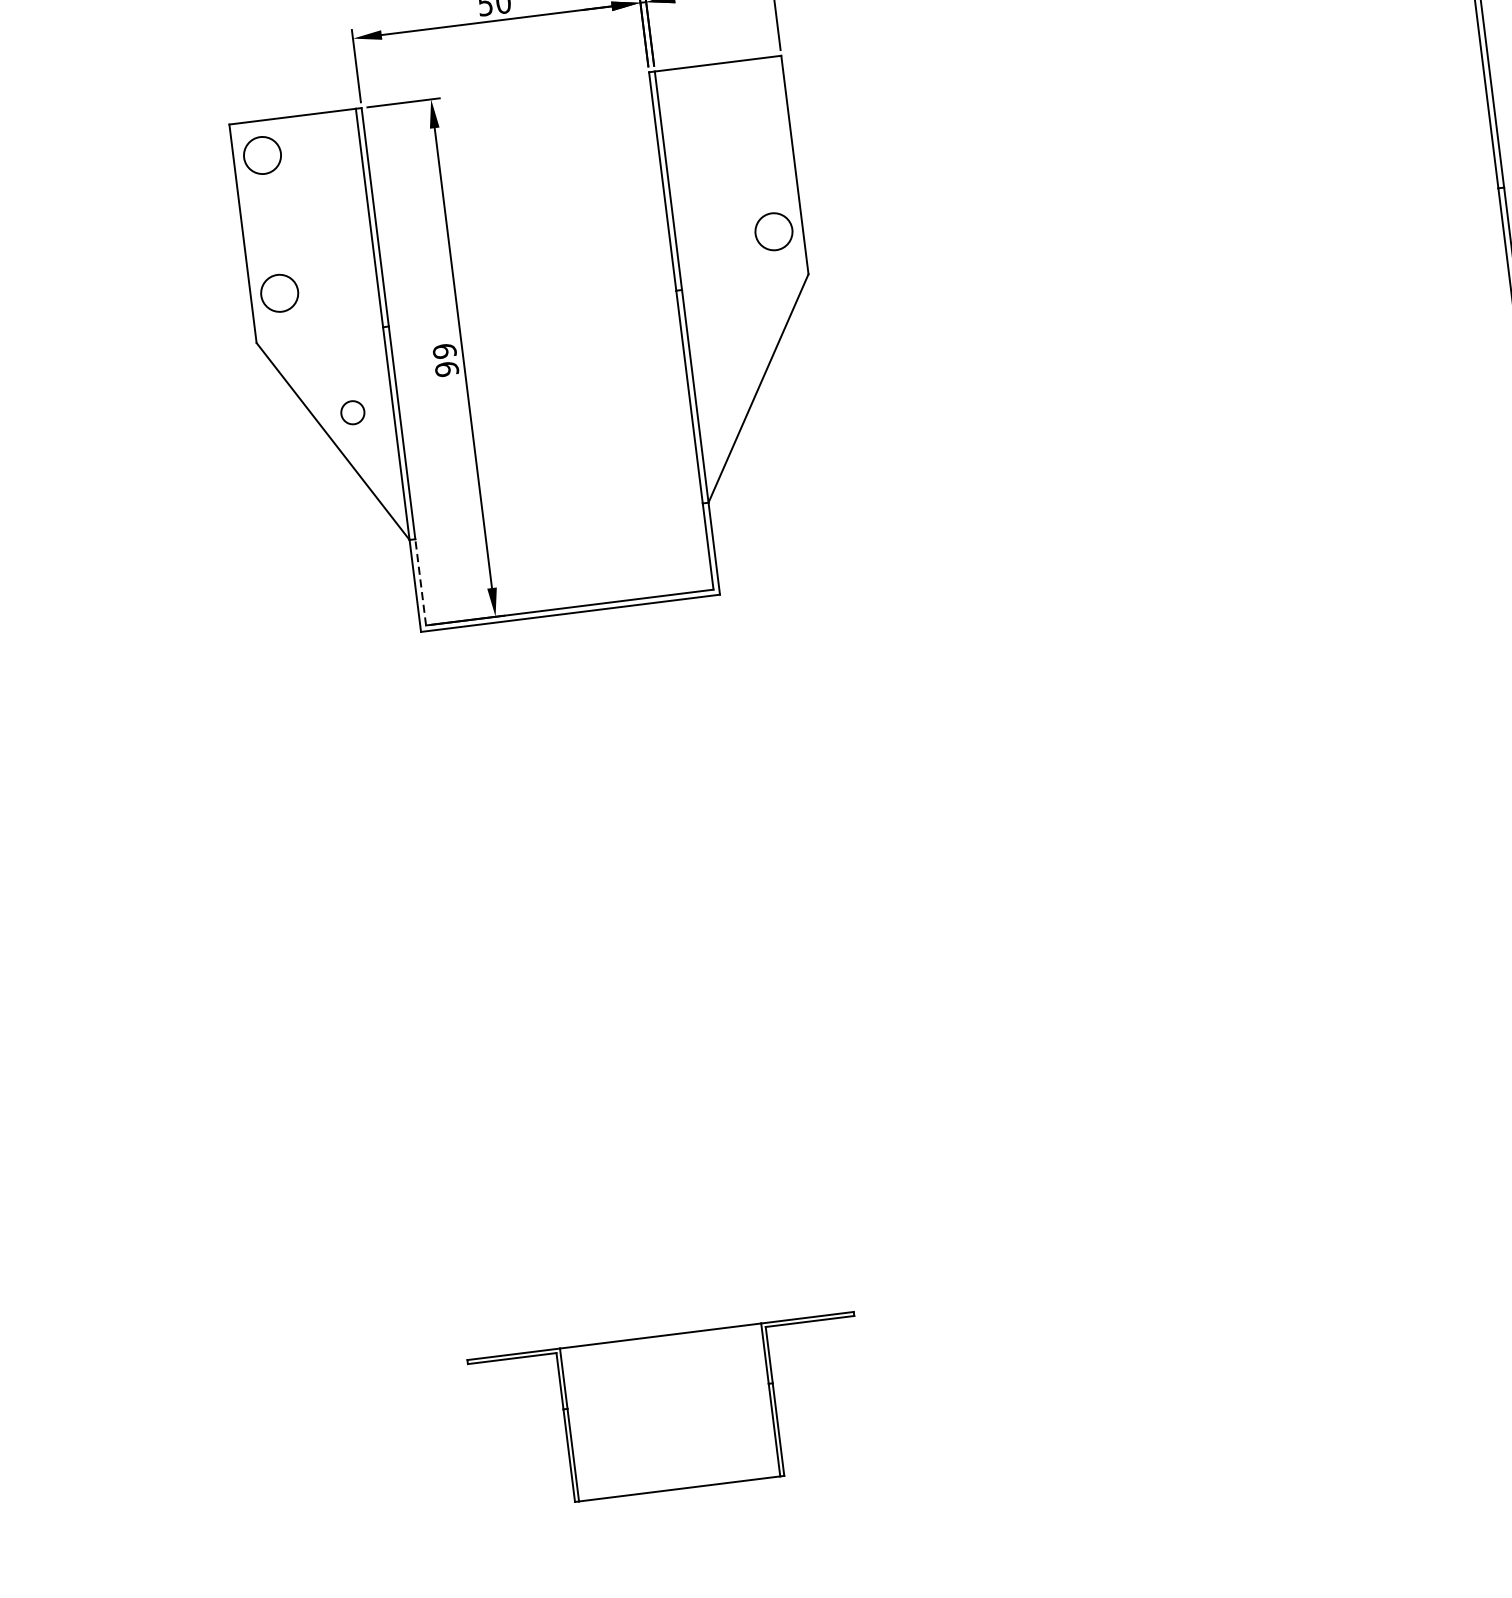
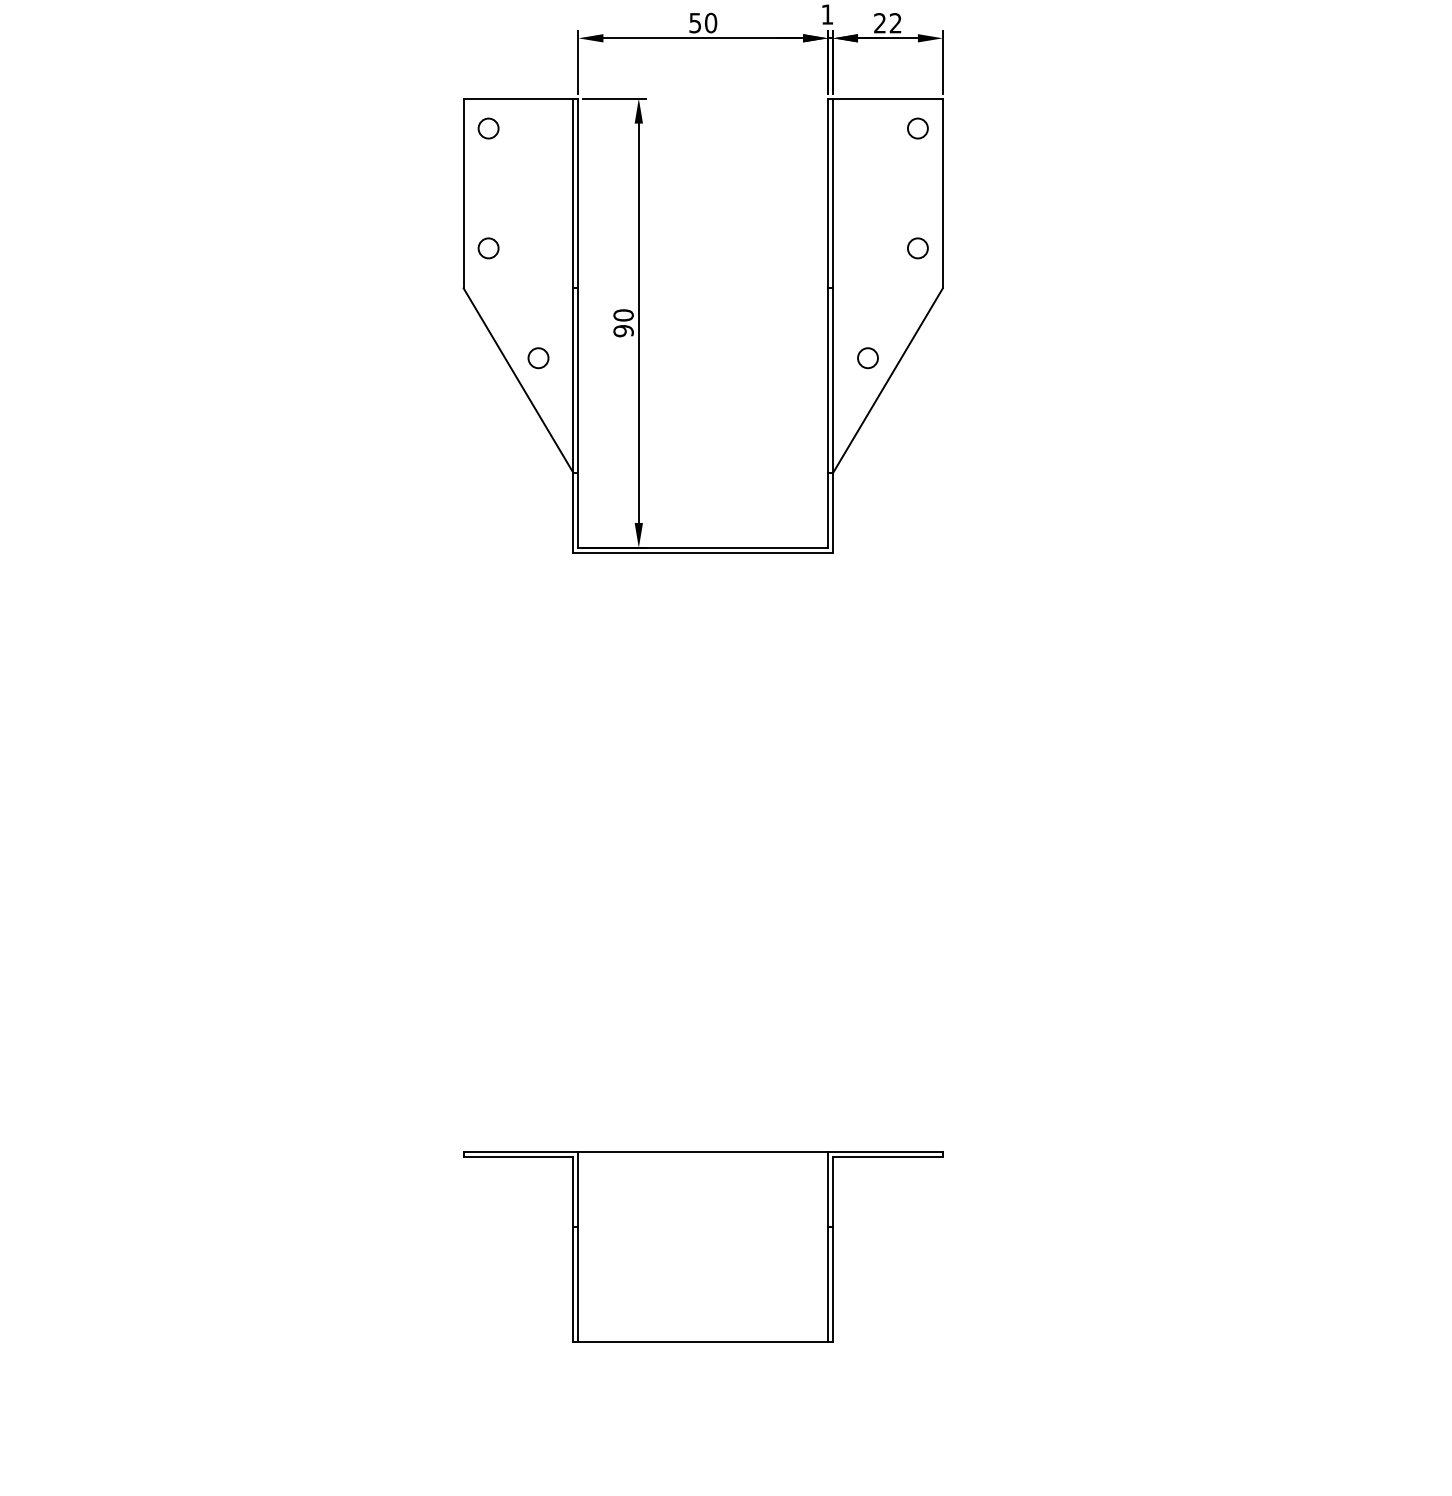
circle: (756, 93) -> (917, 128), added
circle: (262, 155) -> (488, 128), size x0.62
circle: (773, 232) -> (917, 248), size x0.62
circle: (279, 293) -> (488, 248), size x0.62
text: (444, 351) -> (623, 315), 99 -> 90
circle: (731, 365) -> (867, 358), added
line: (420, 581) -> (578, 509), dashed -> solid
part: (670, 1412) -> (703, 1246), size x1.43

